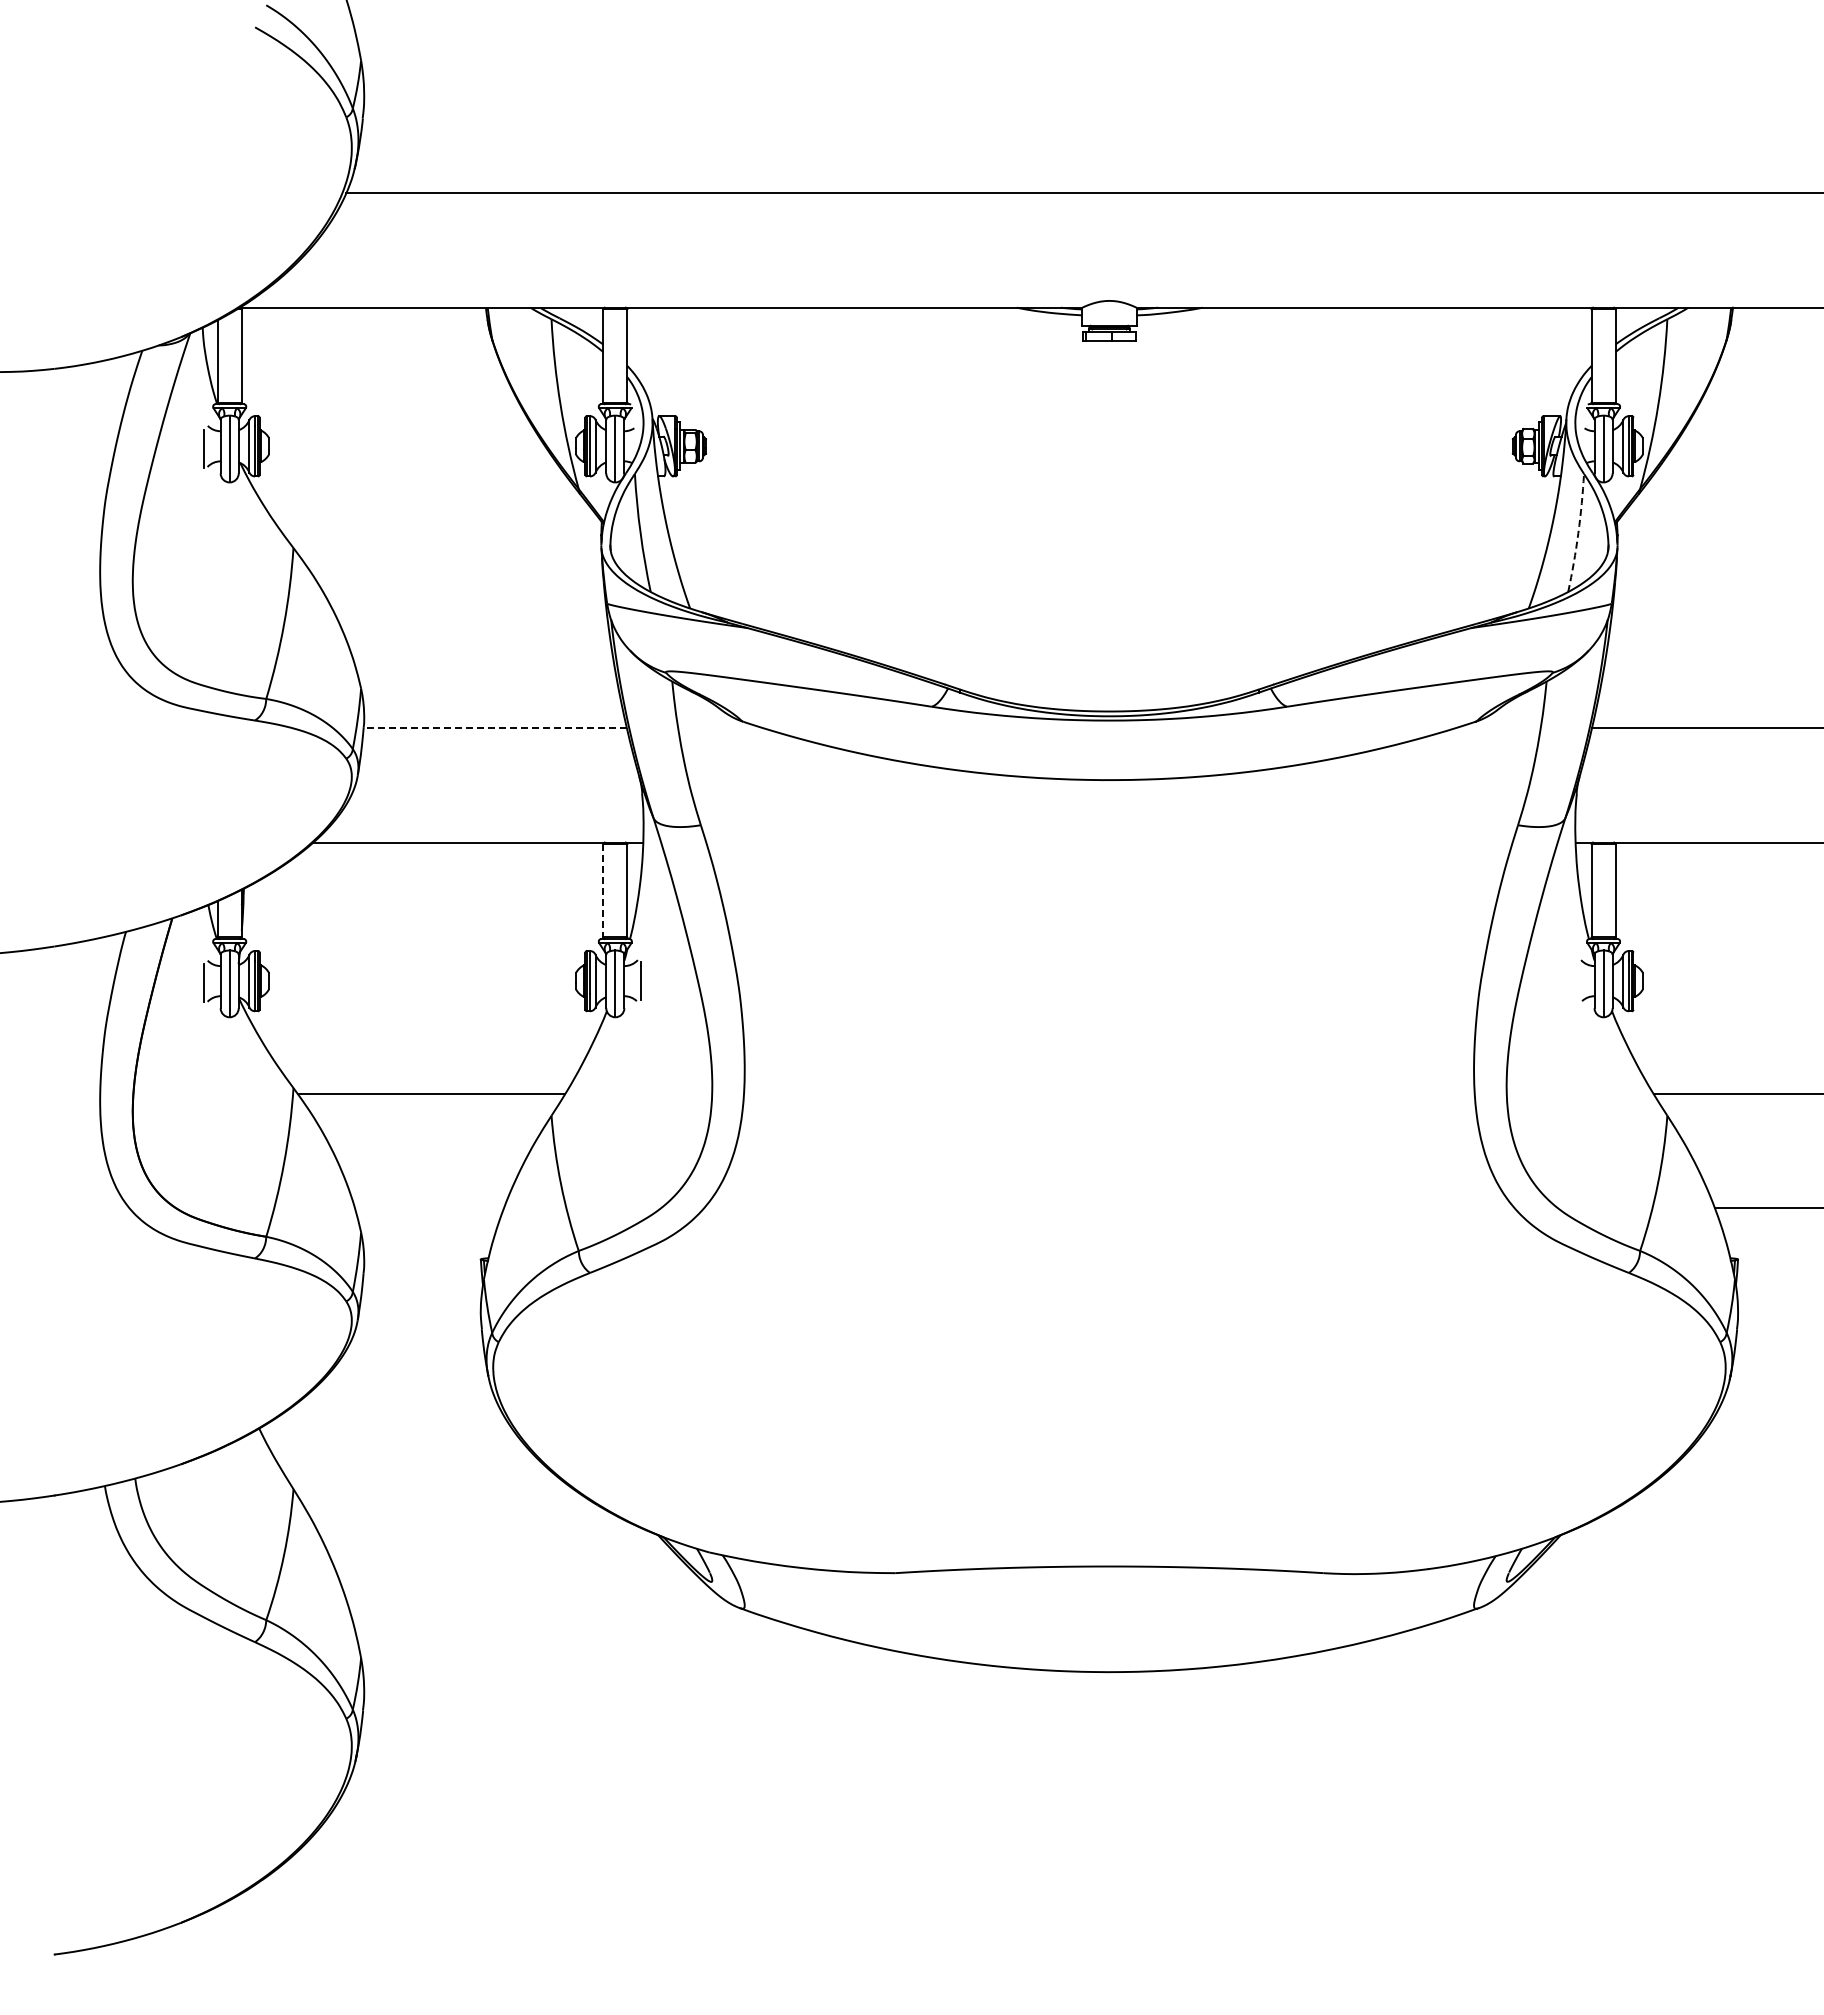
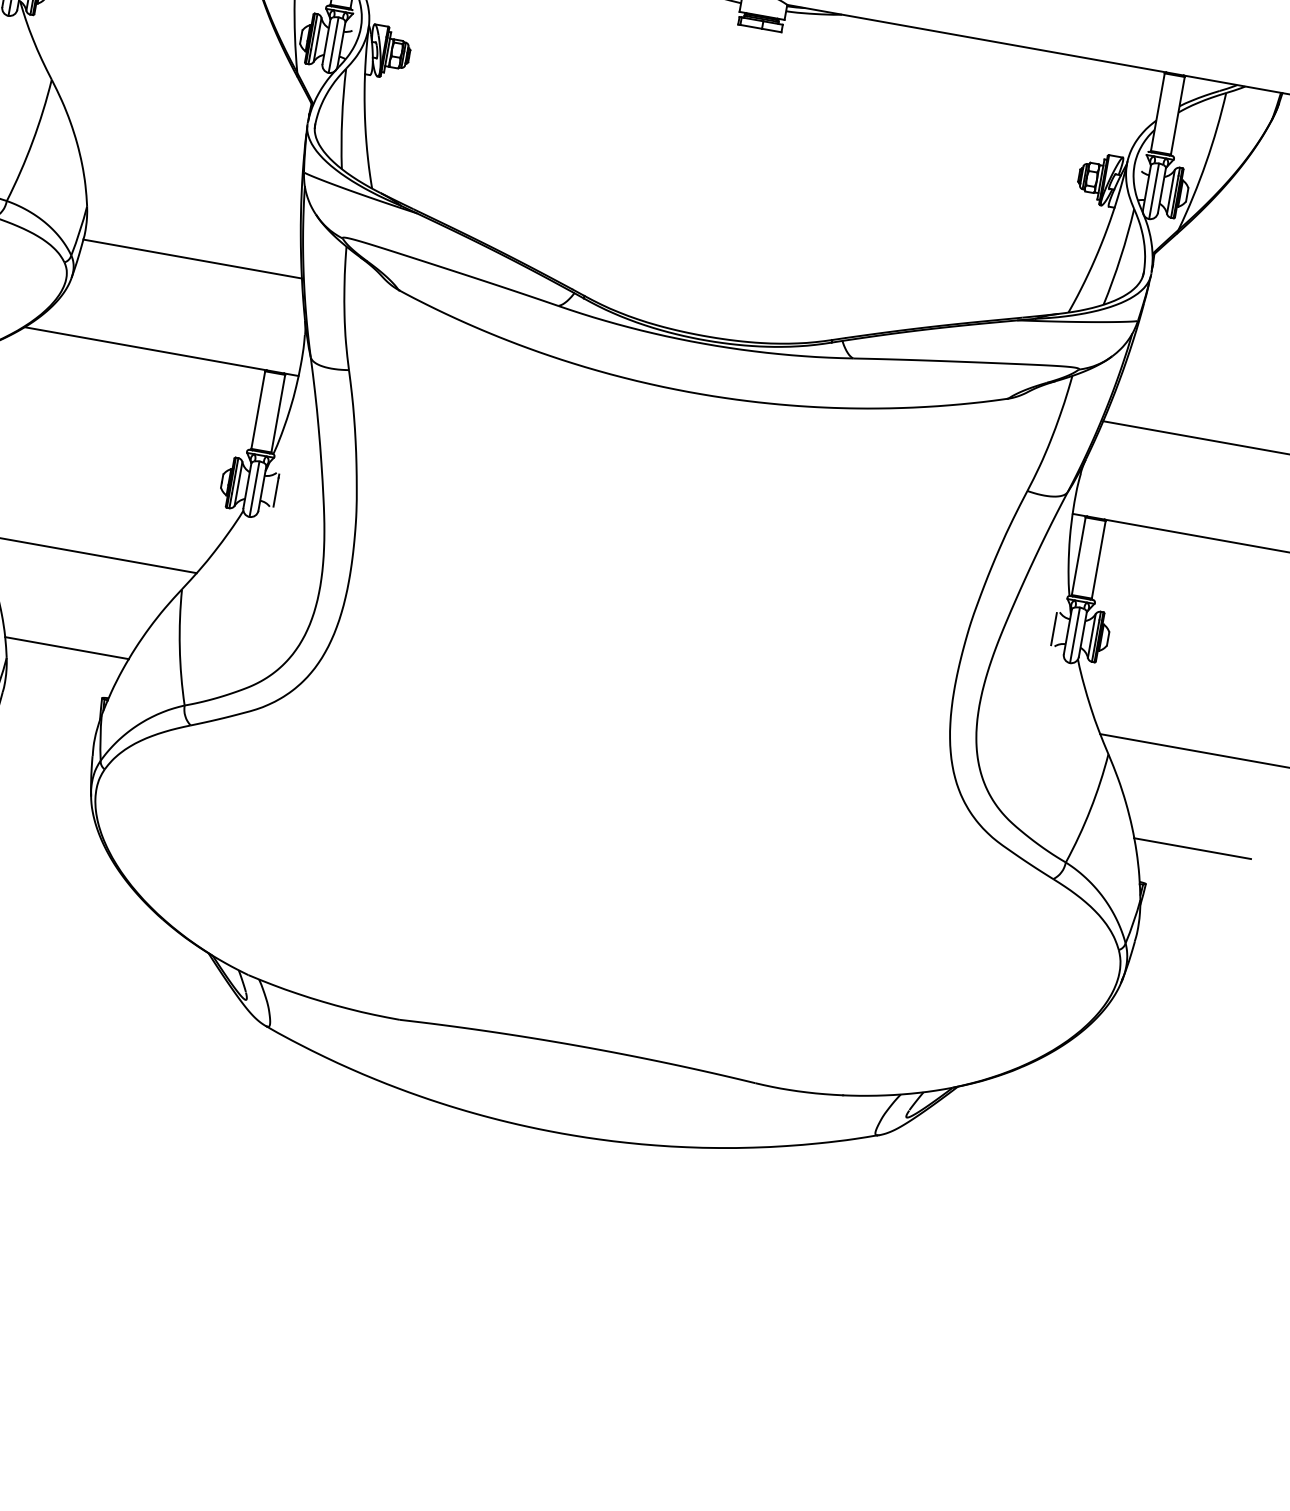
arc: (1578, 533) -> (1120, 257), dashed -> solid
line: (495, 728) -> (192, 259), dashed -> solid
line: (603, 890) -> (258, 409), dashed -> solid
line: (1577, 980) -> (1053, 628), added
line: (429, 1208) -> (67, 648), added

